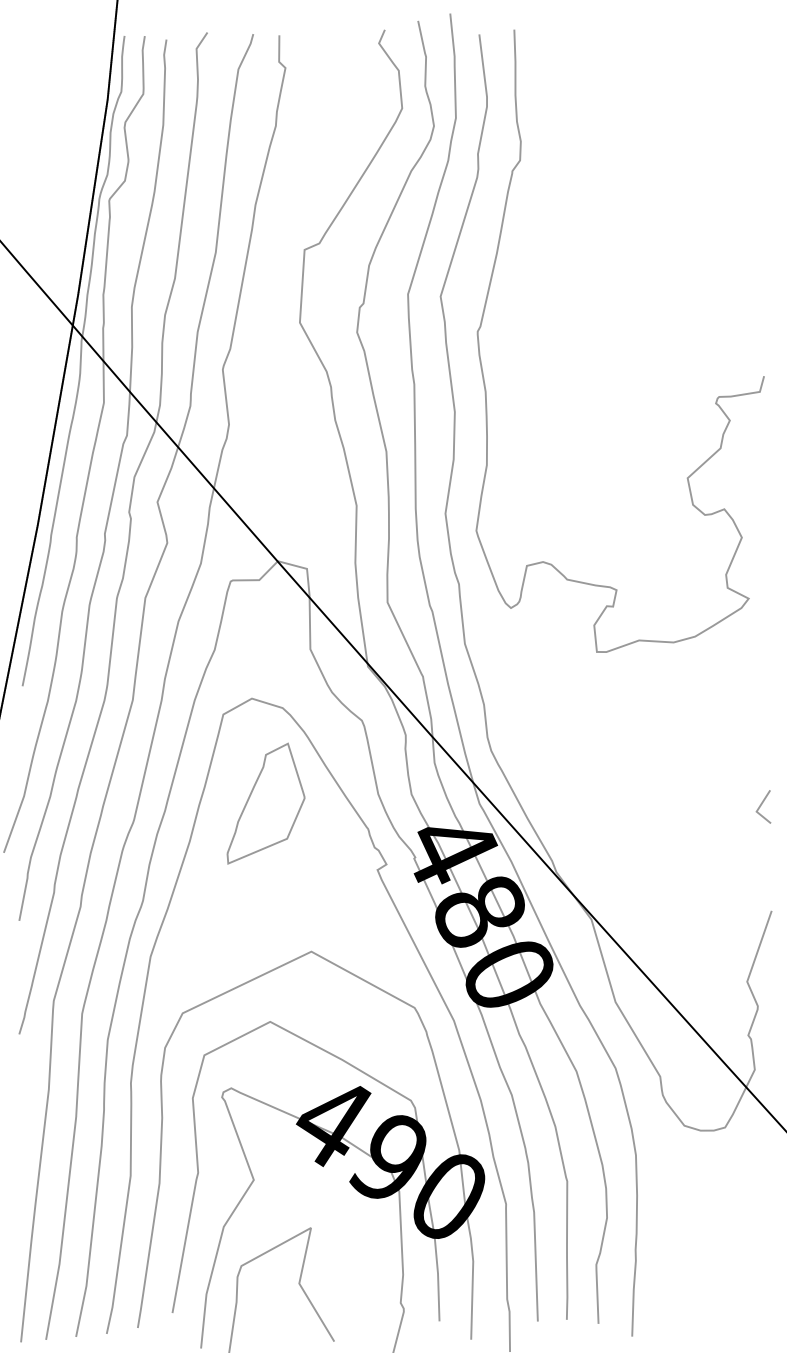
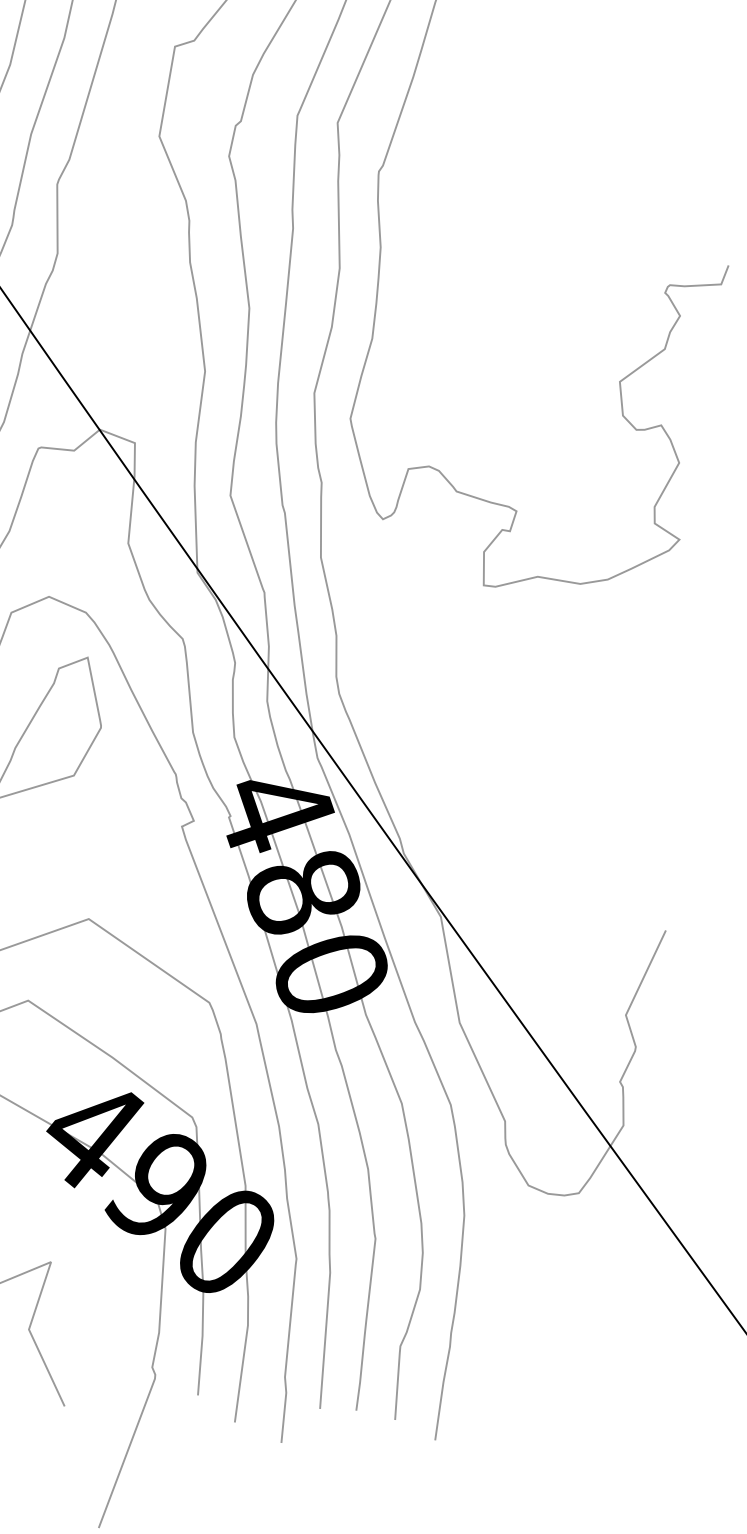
line: (762, 804) -> (668, 797), removed

